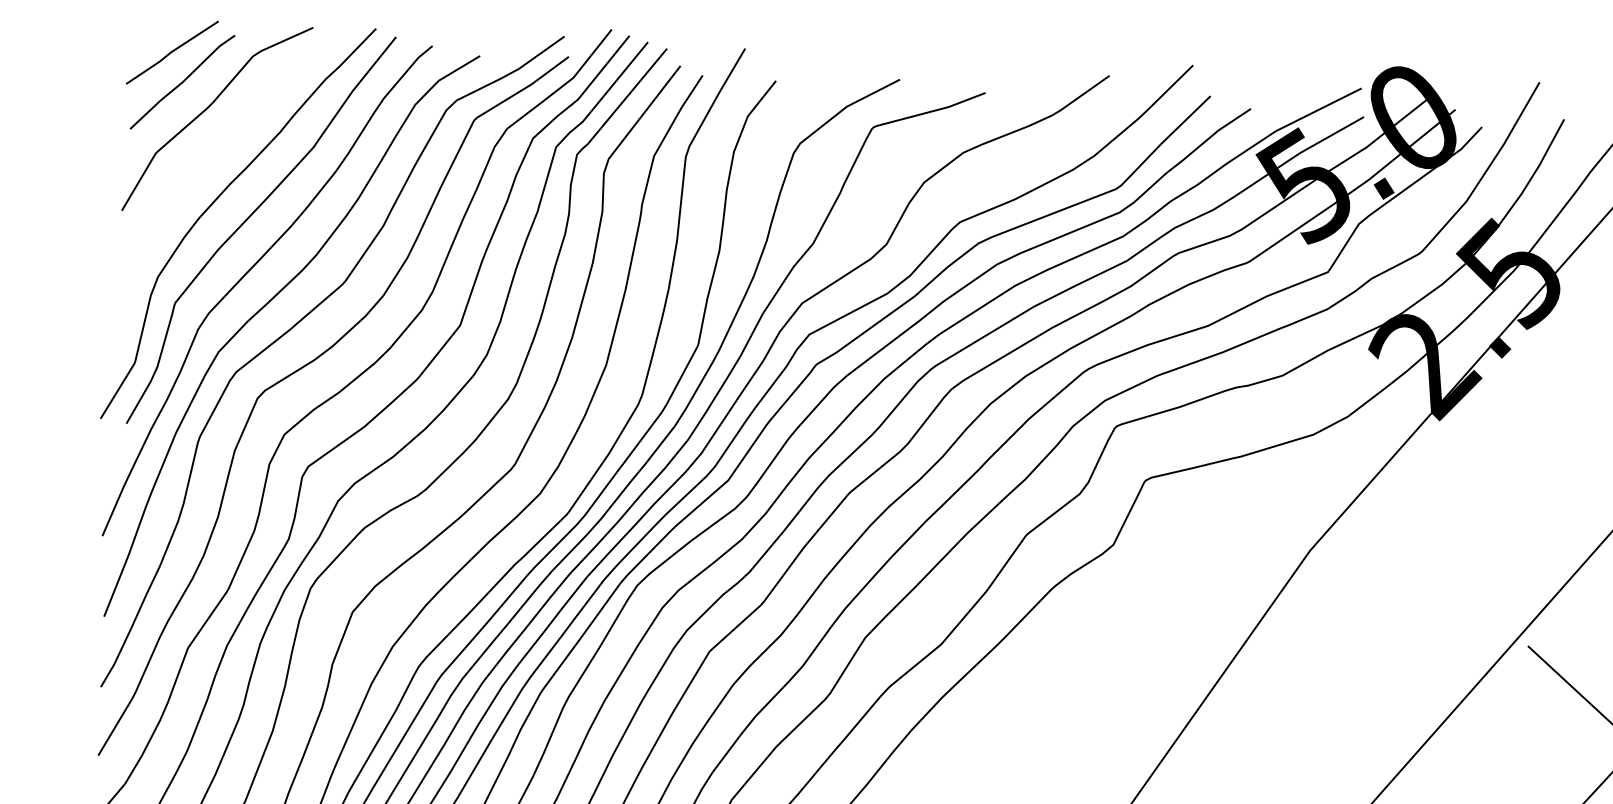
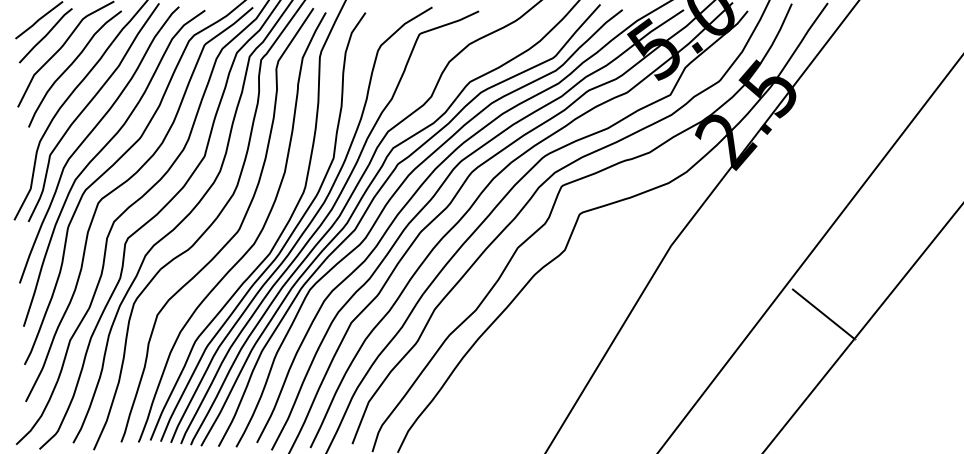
curve: (226, 140) -> (71, 65), added

